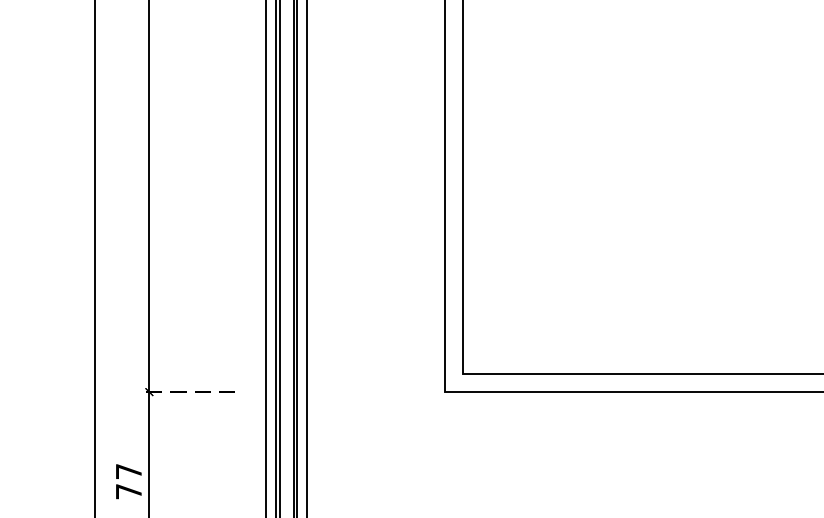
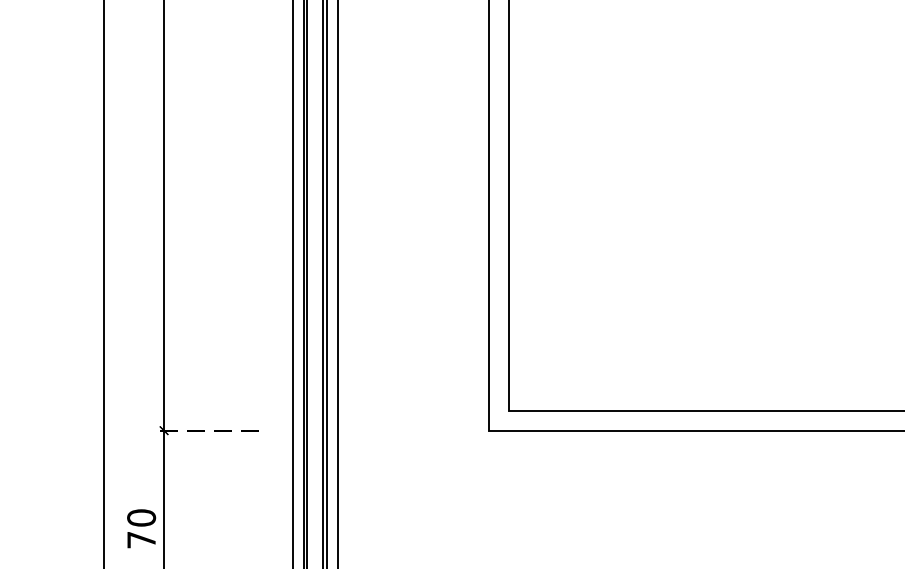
text: (128, 471) -> (141, 517), 77 -> 70

